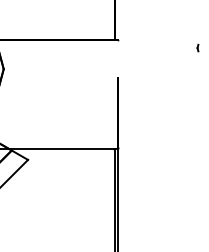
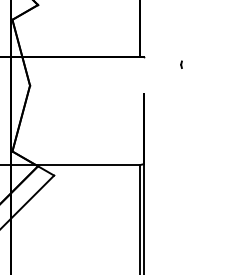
part: (197, 47) -> (181, 64), moved

